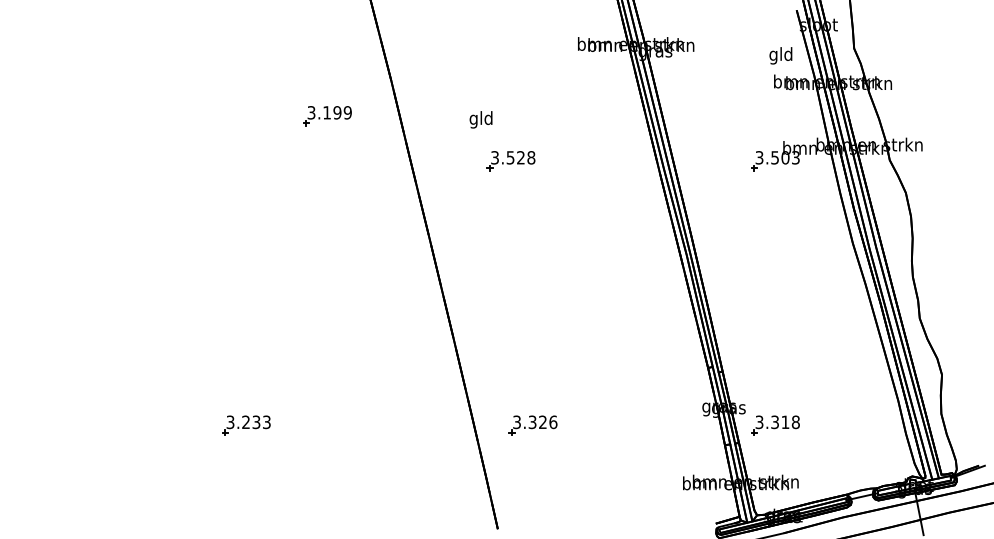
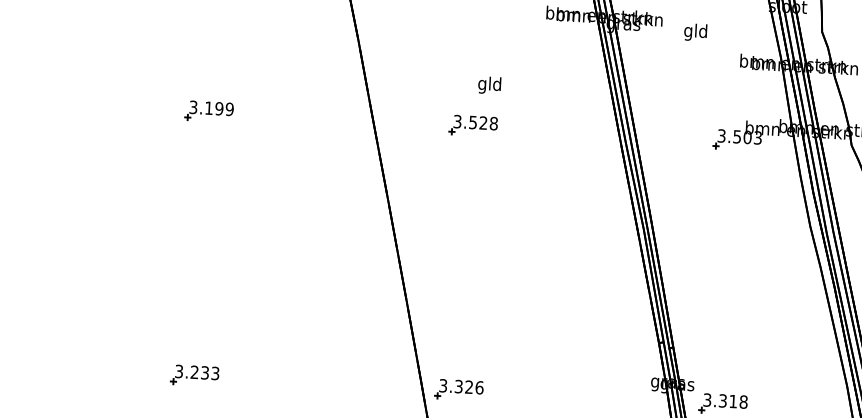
text: (780, 55) -> (695, 32), moved
part: (327, 116) -> (209, 111), moved
text: (480, 119) -> (489, 85), moved
part: (532, 425) -> (458, 389), moved

